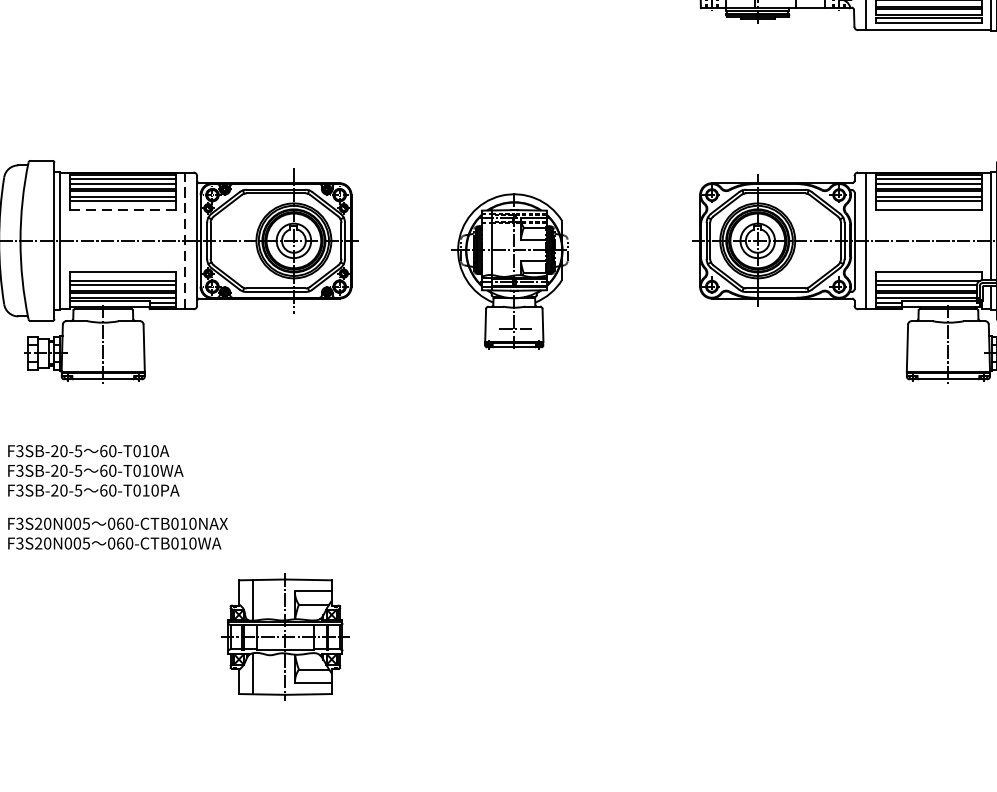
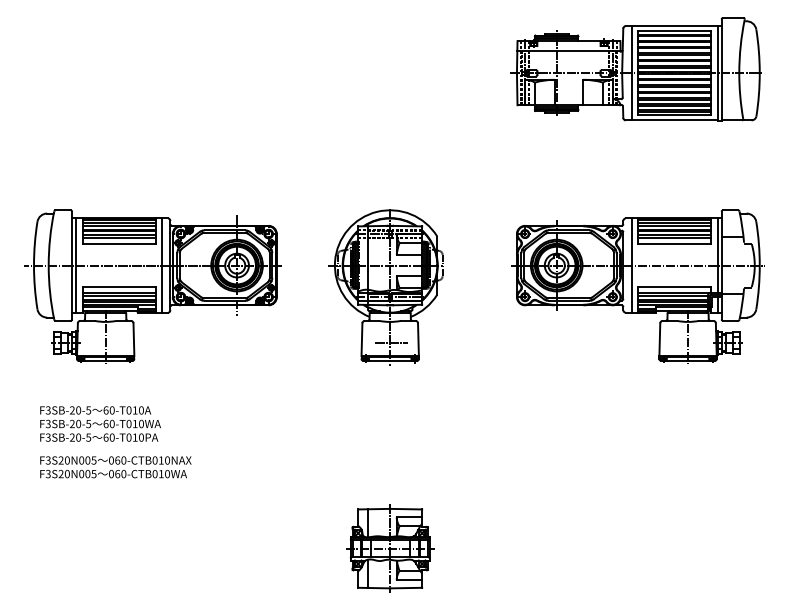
line: (123, 210) -> (119, 244), dashed -> solid
line: (185, 240) -> (162, 265), dashed -> solid
part: (509, 272) -> (385, 287), size x1.43
part: (285, 636) -> (390, 548), moved

